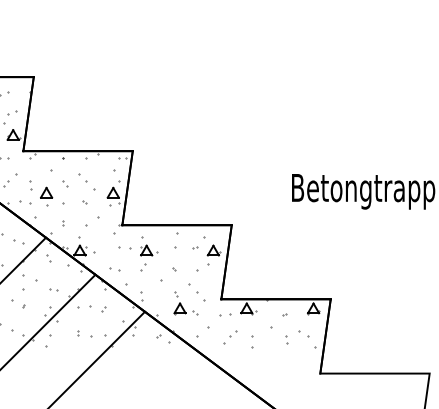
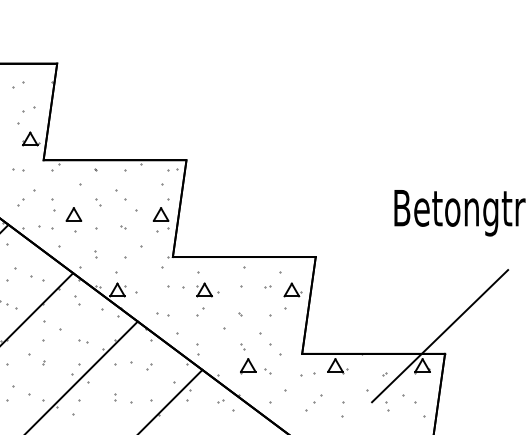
line: (326, 285) -> (439, 335), added

